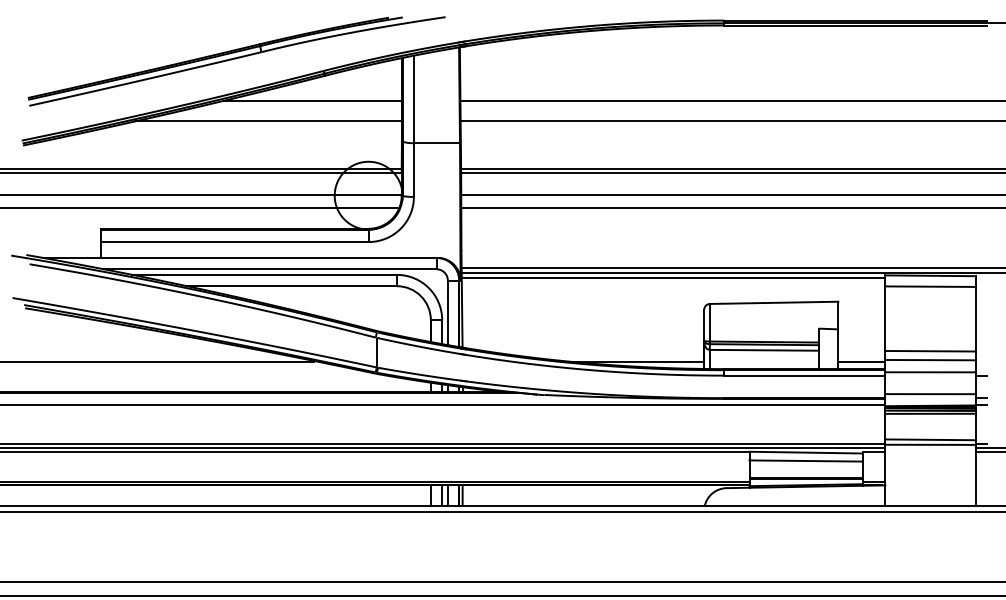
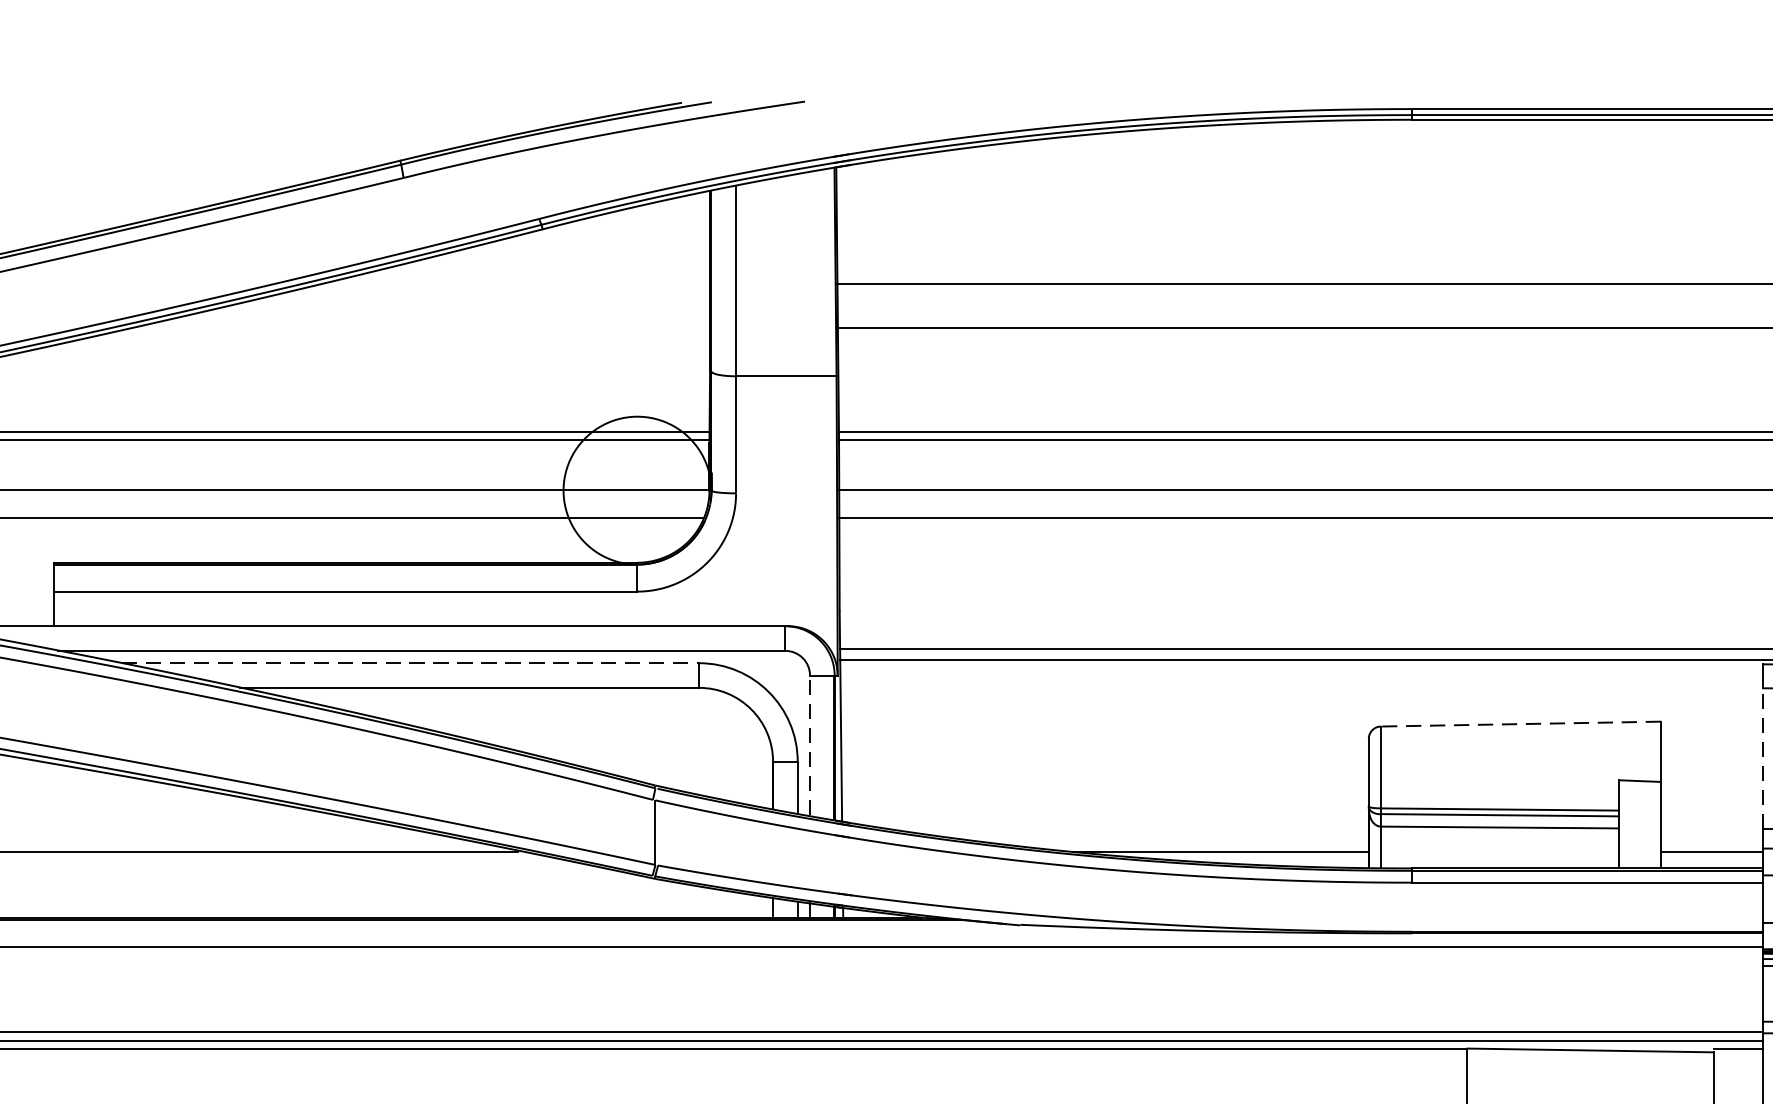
line: (311, 100) -> (512, 283), removed
line: (268, 121) -> (419, 328), removed
line: (264, 274) -> (410, 662), solid -> dashed
line: (673, 278) -> (1301, 671), removed
line: (773, 302) -> (1519, 723), solid -> dashed
line: (447, 312) -> (809, 745), solid -> dashed
line: (885, 318) -> (1763, 758), solid -> dashed
line: (805, 460) -> (1589, 1067), removed

